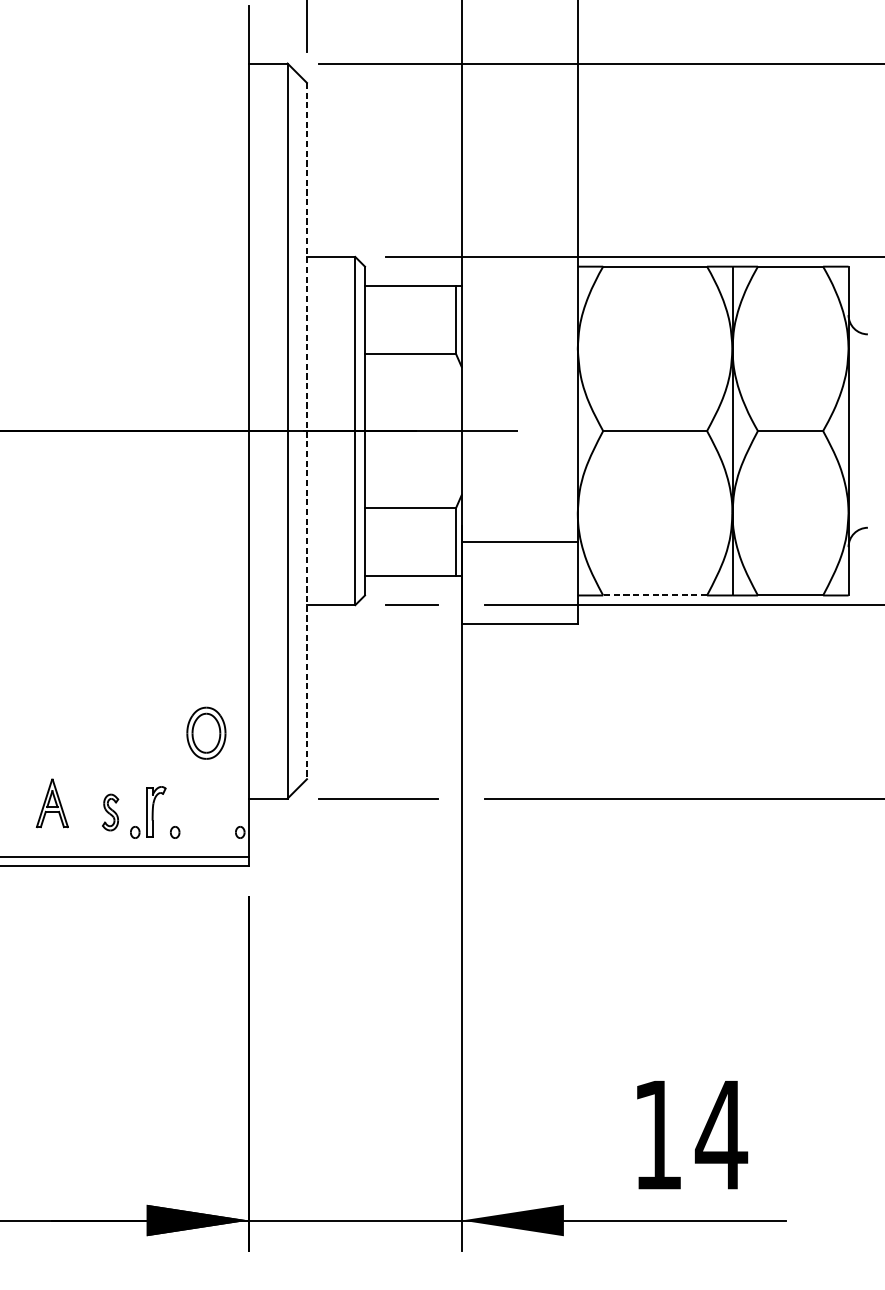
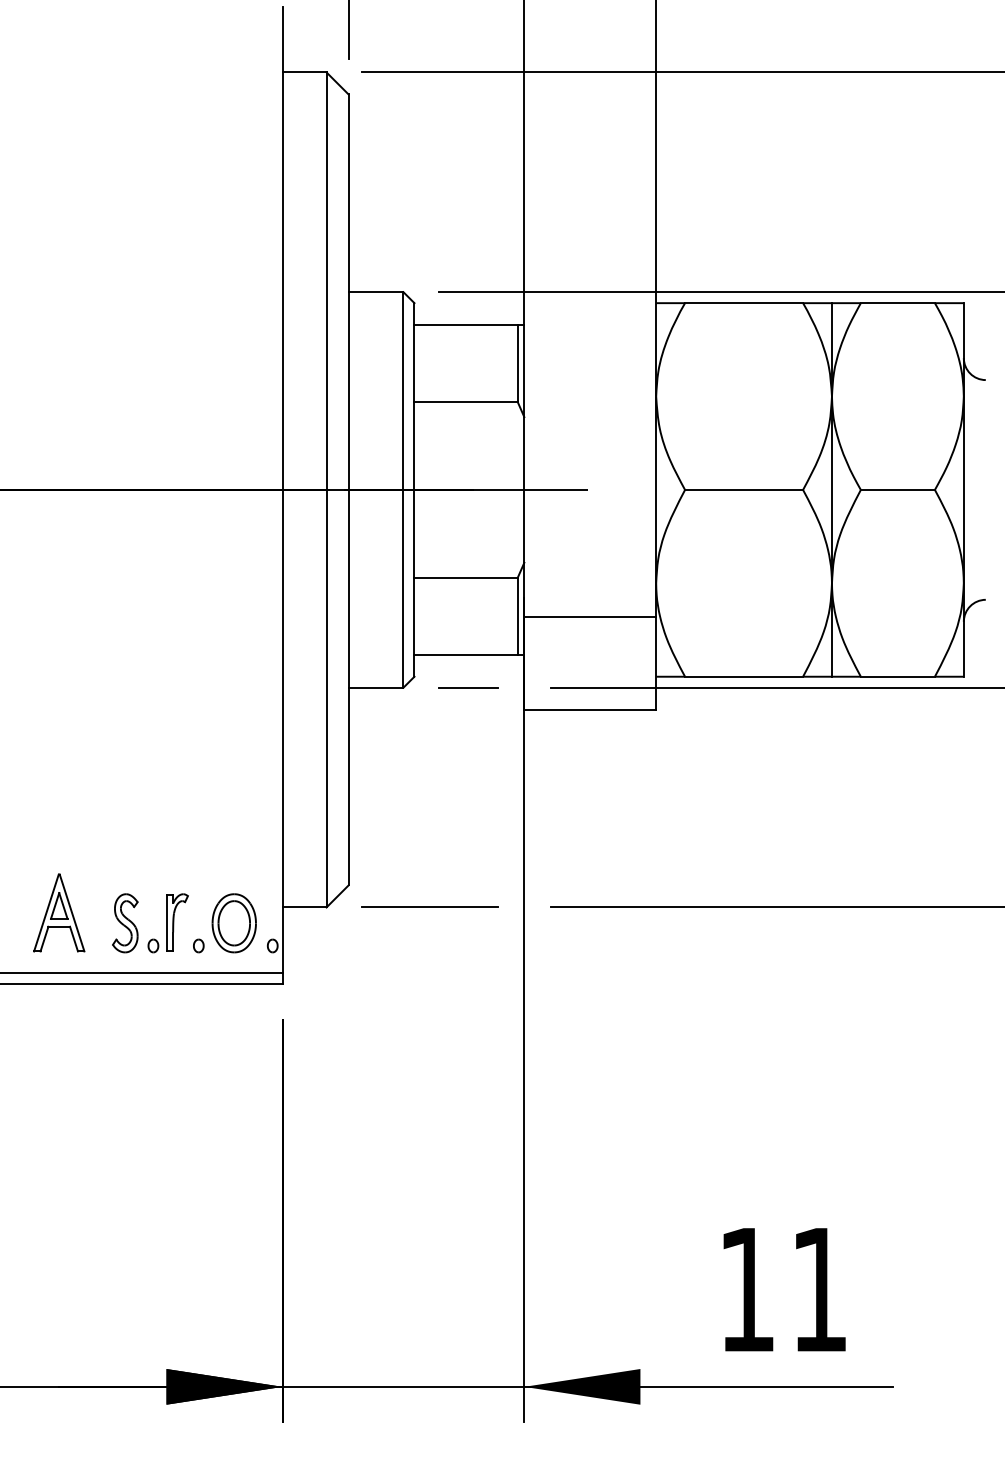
line: (306, 430) -> (348, 489), dashed -> solid
line: (654, 595) -> (743, 676), dashed -> solid
part: (205, 733) -> (233, 923), moved
part: (52, 802) -> (59, 912), size x1.43
part: (110, 812) -> (125, 923), size x1.43
text: (721, 1134) -> (819, 1289), 14 -> 11

